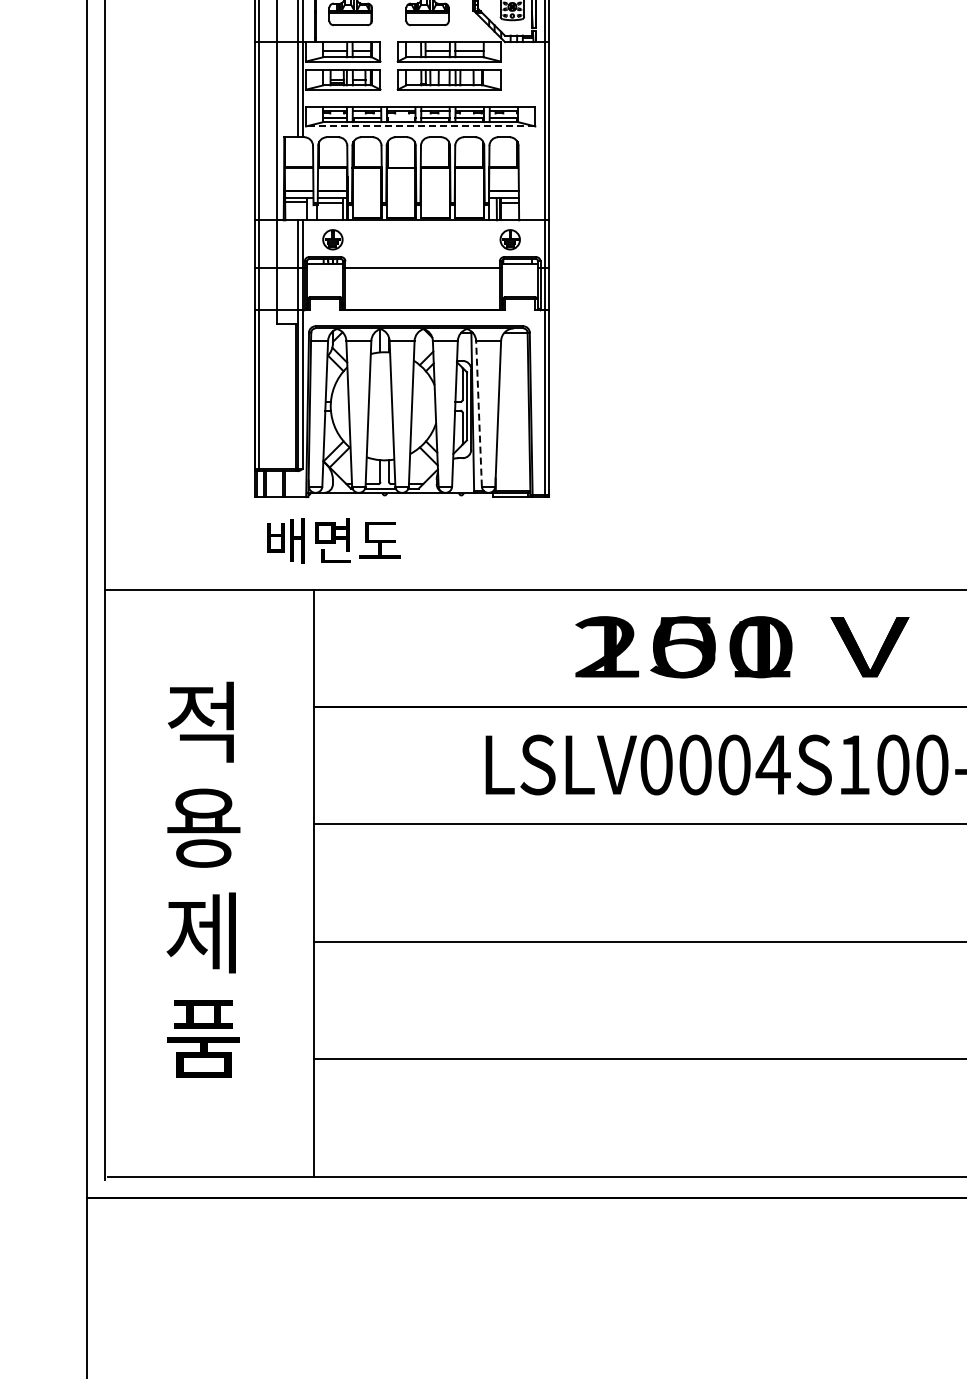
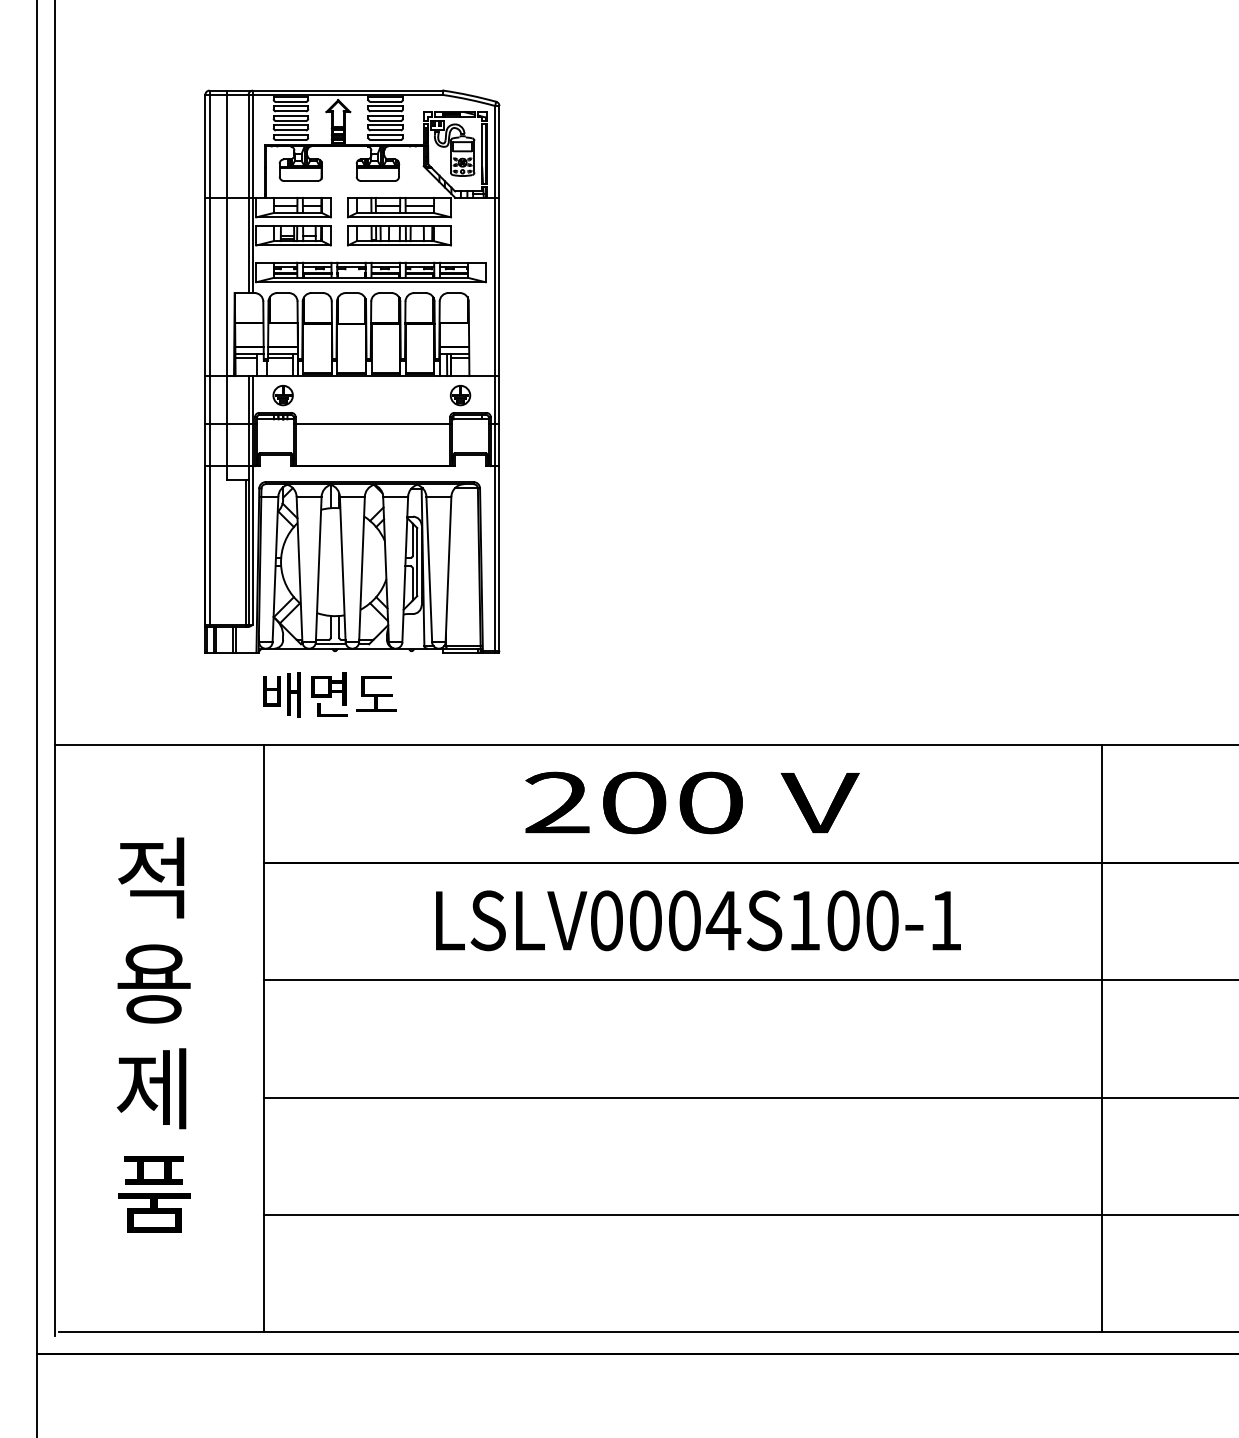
line: (420, 126) -> (370, 282), dashed -> solid
line: (479, 413) -> (429, 569), dashed -> solid
text: (333, 540) -> (329, 694), moved
text: (683, 646) -> (633, 802), 151 -> 200

